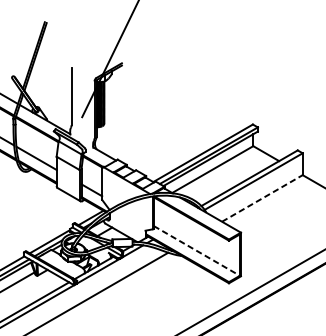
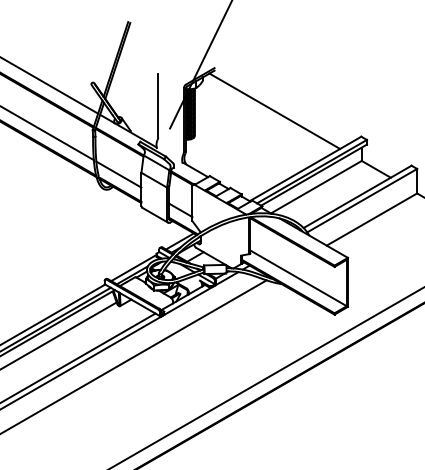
line: (175, 101) -> (274, 110), added
line: (262, 198) -> (372, 219), dashed -> solid
line: (196, 251) -> (298, 278), dashed -> solid

